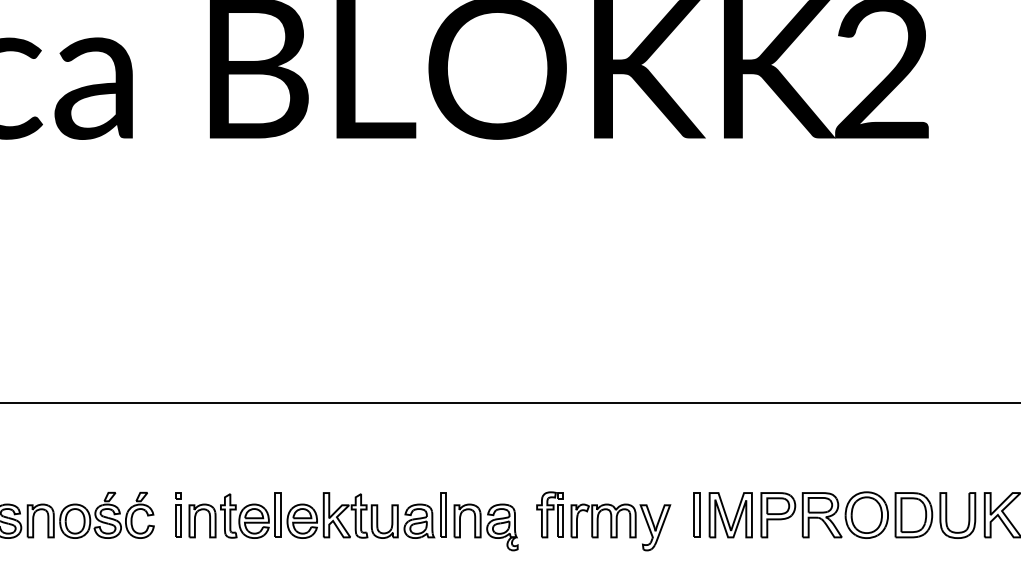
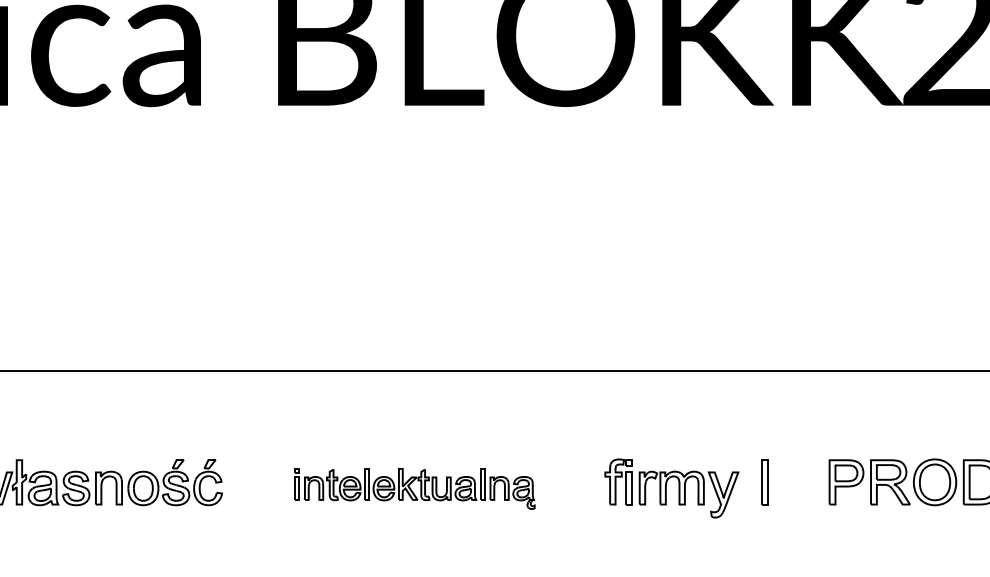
part: (730, 515) -> (798, 482), removed
part: (346, 521) -> (414, 488), size x0.7

